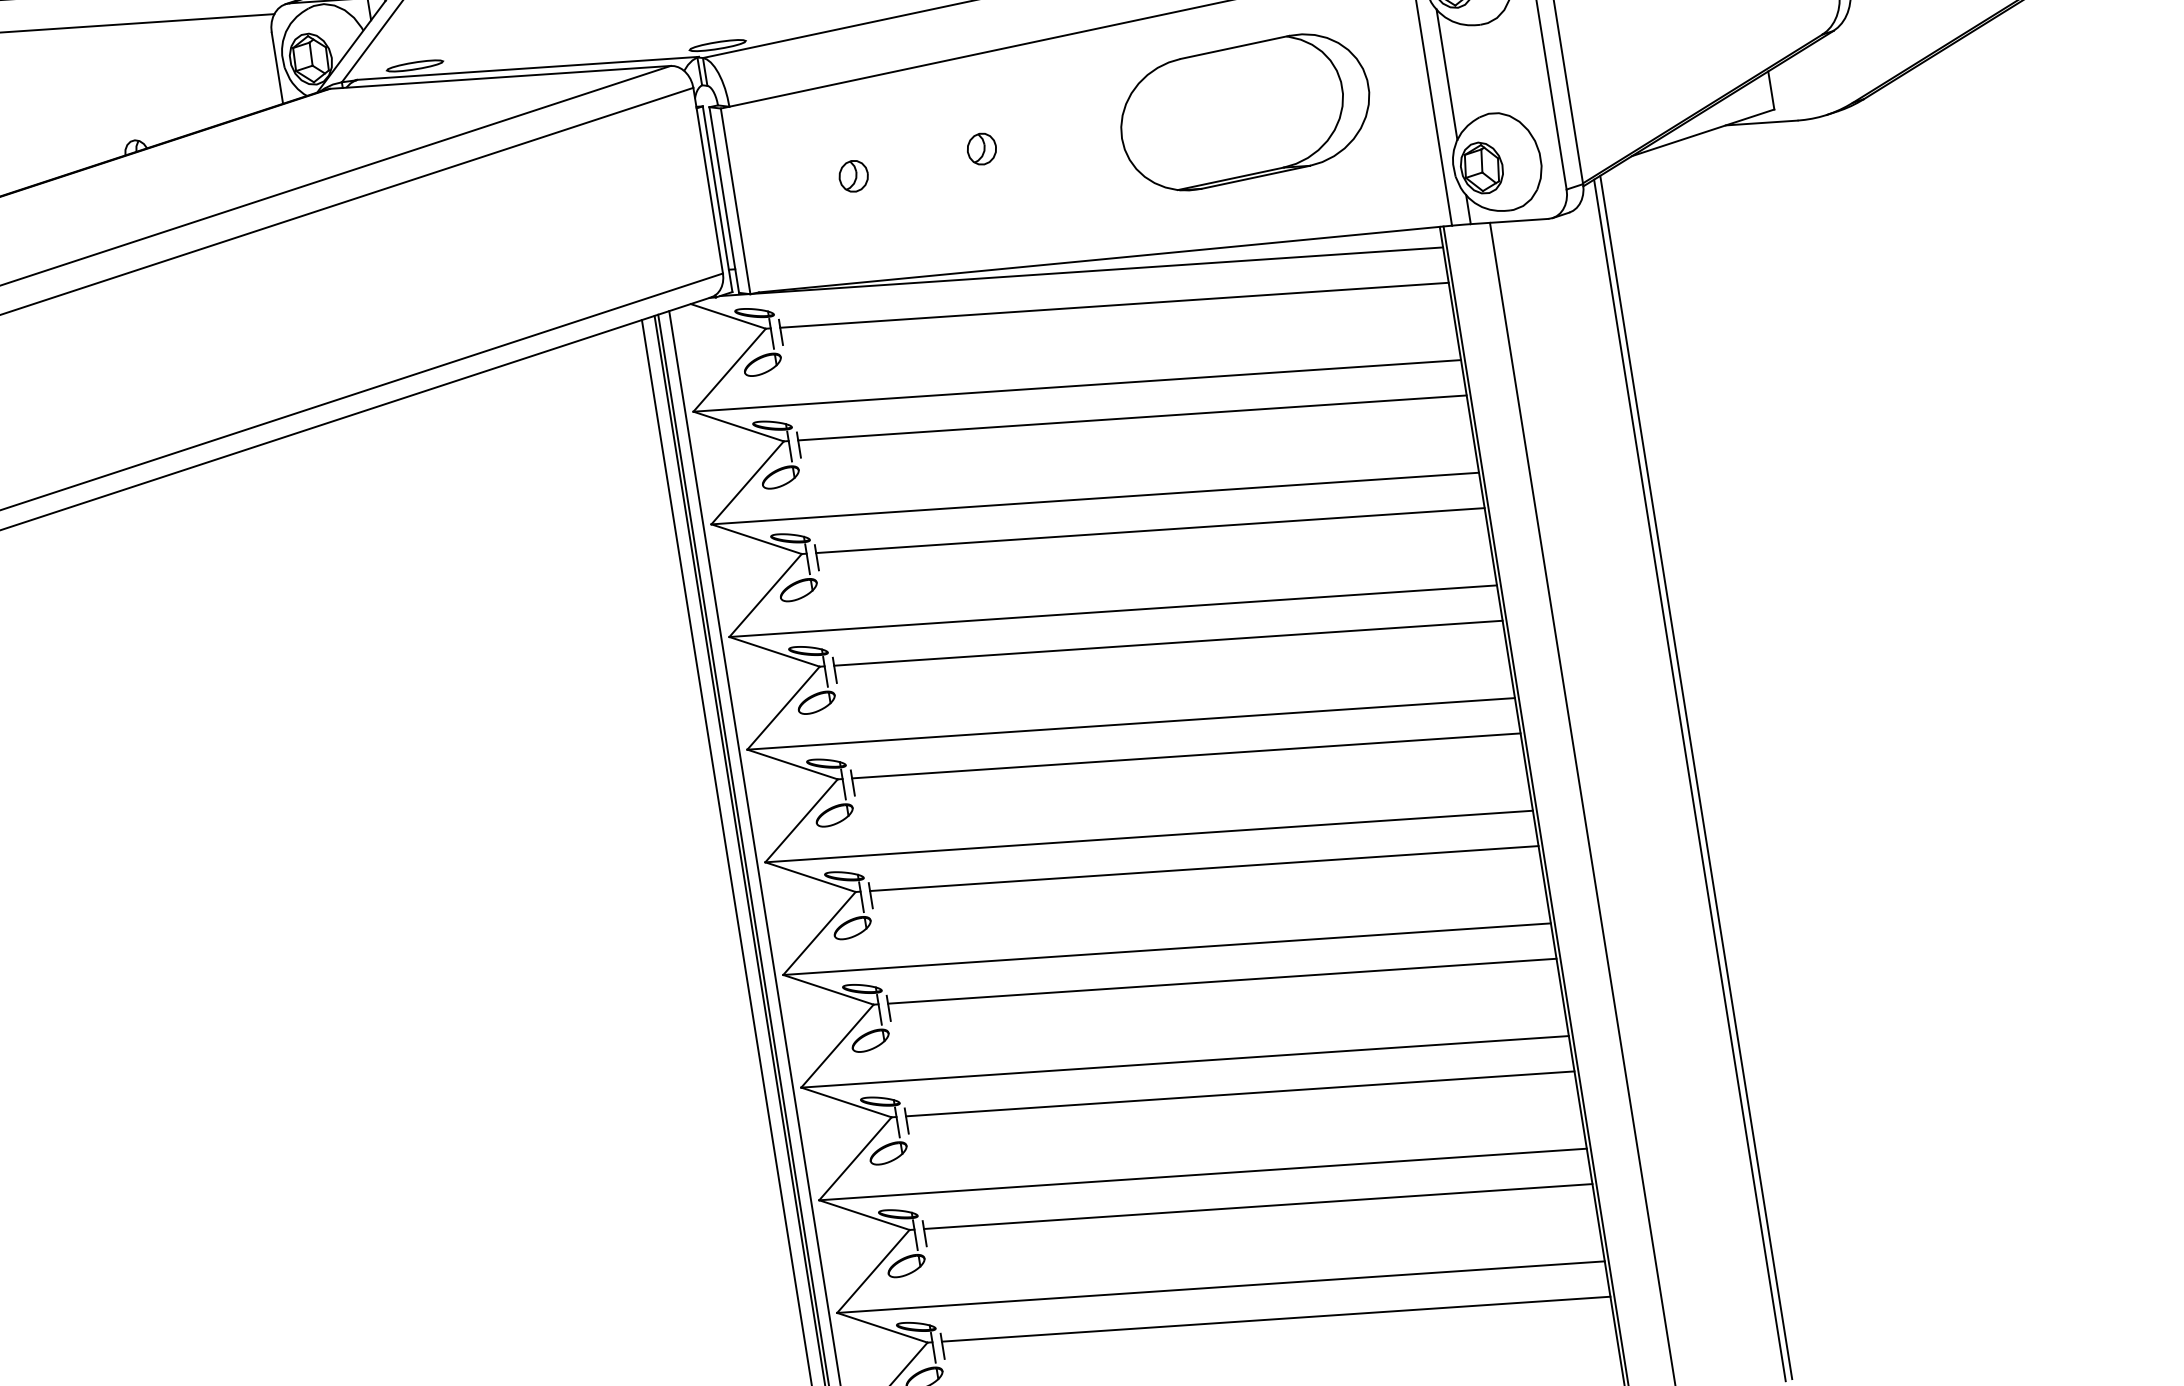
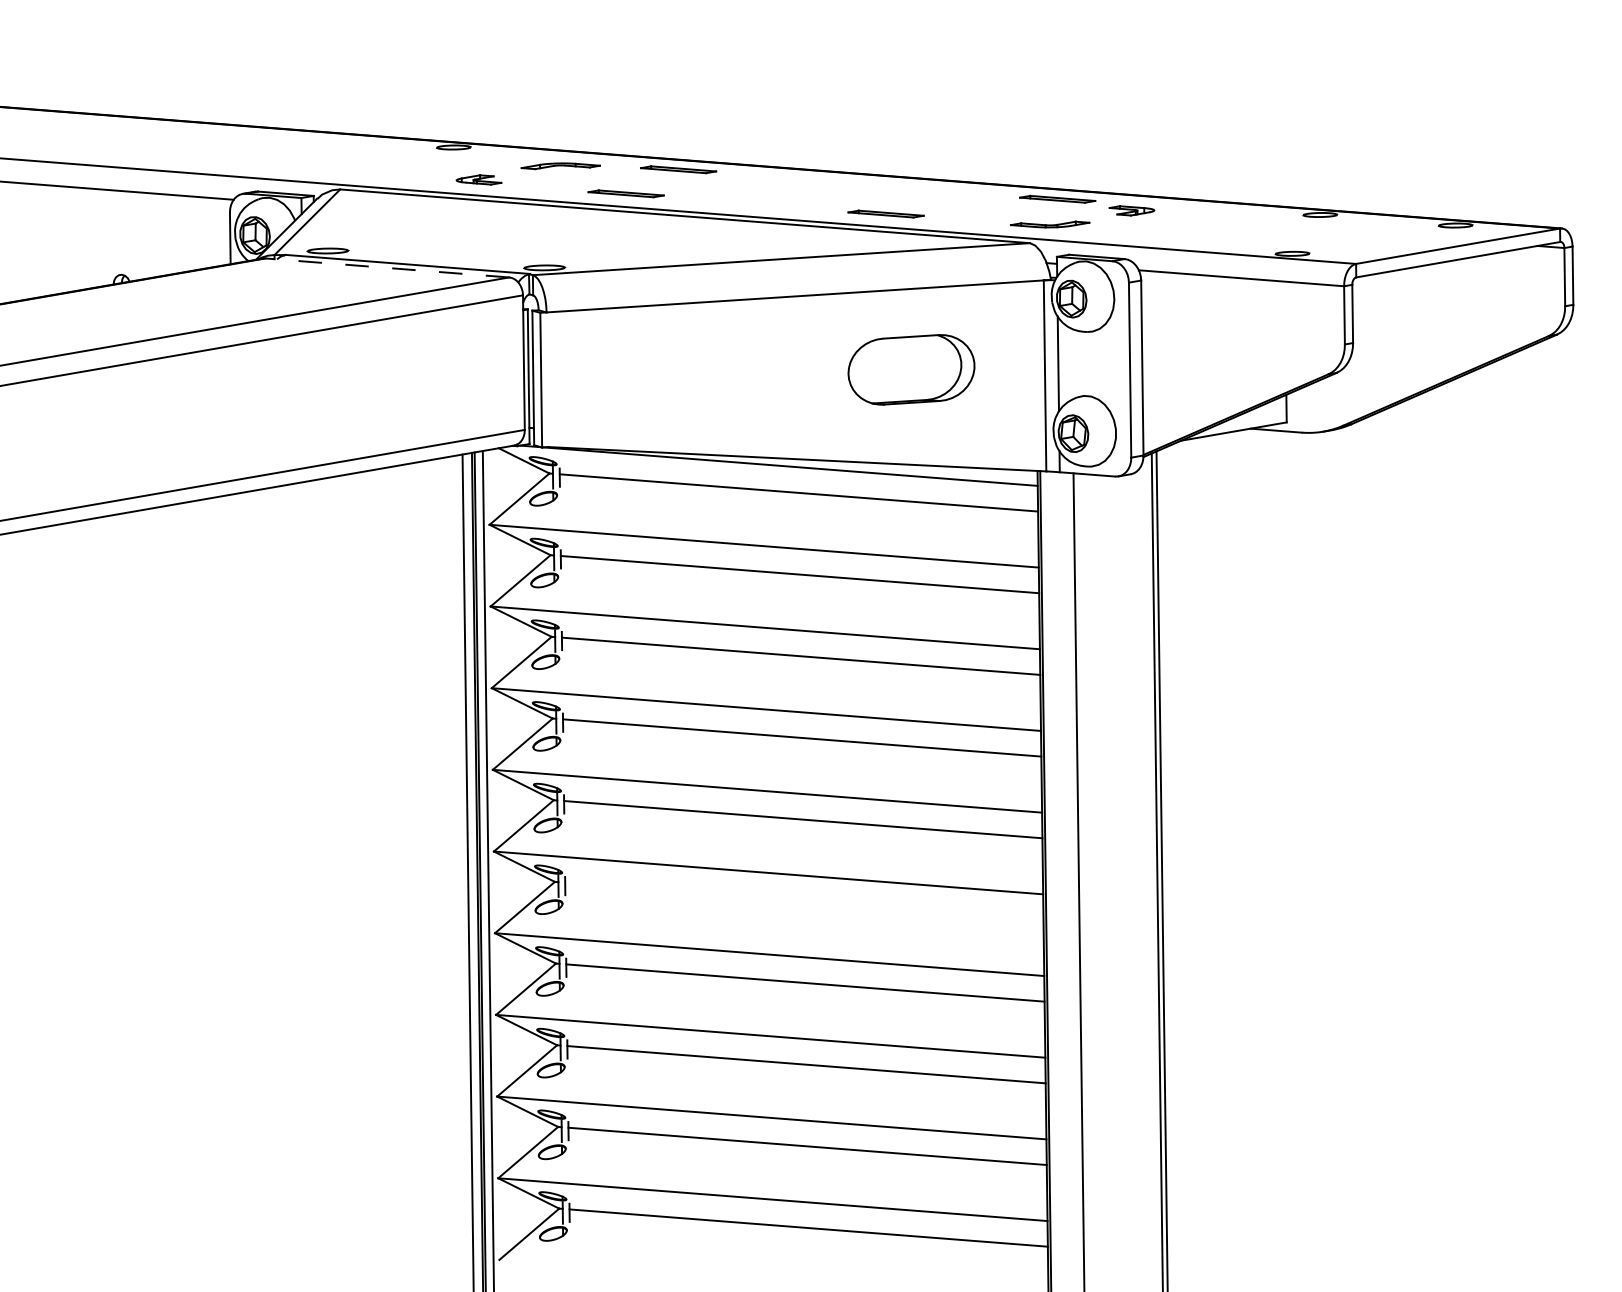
line: (499, 76) -> (386, 267), solid -> dashed
part: (1245, 112) -> (911, 369), size x0.7
part: (982, 148) -> (721, 368), removed
part: (853, 176) -> (627, 374), removed
line: (1204, 867) -> (804, 900), removed

